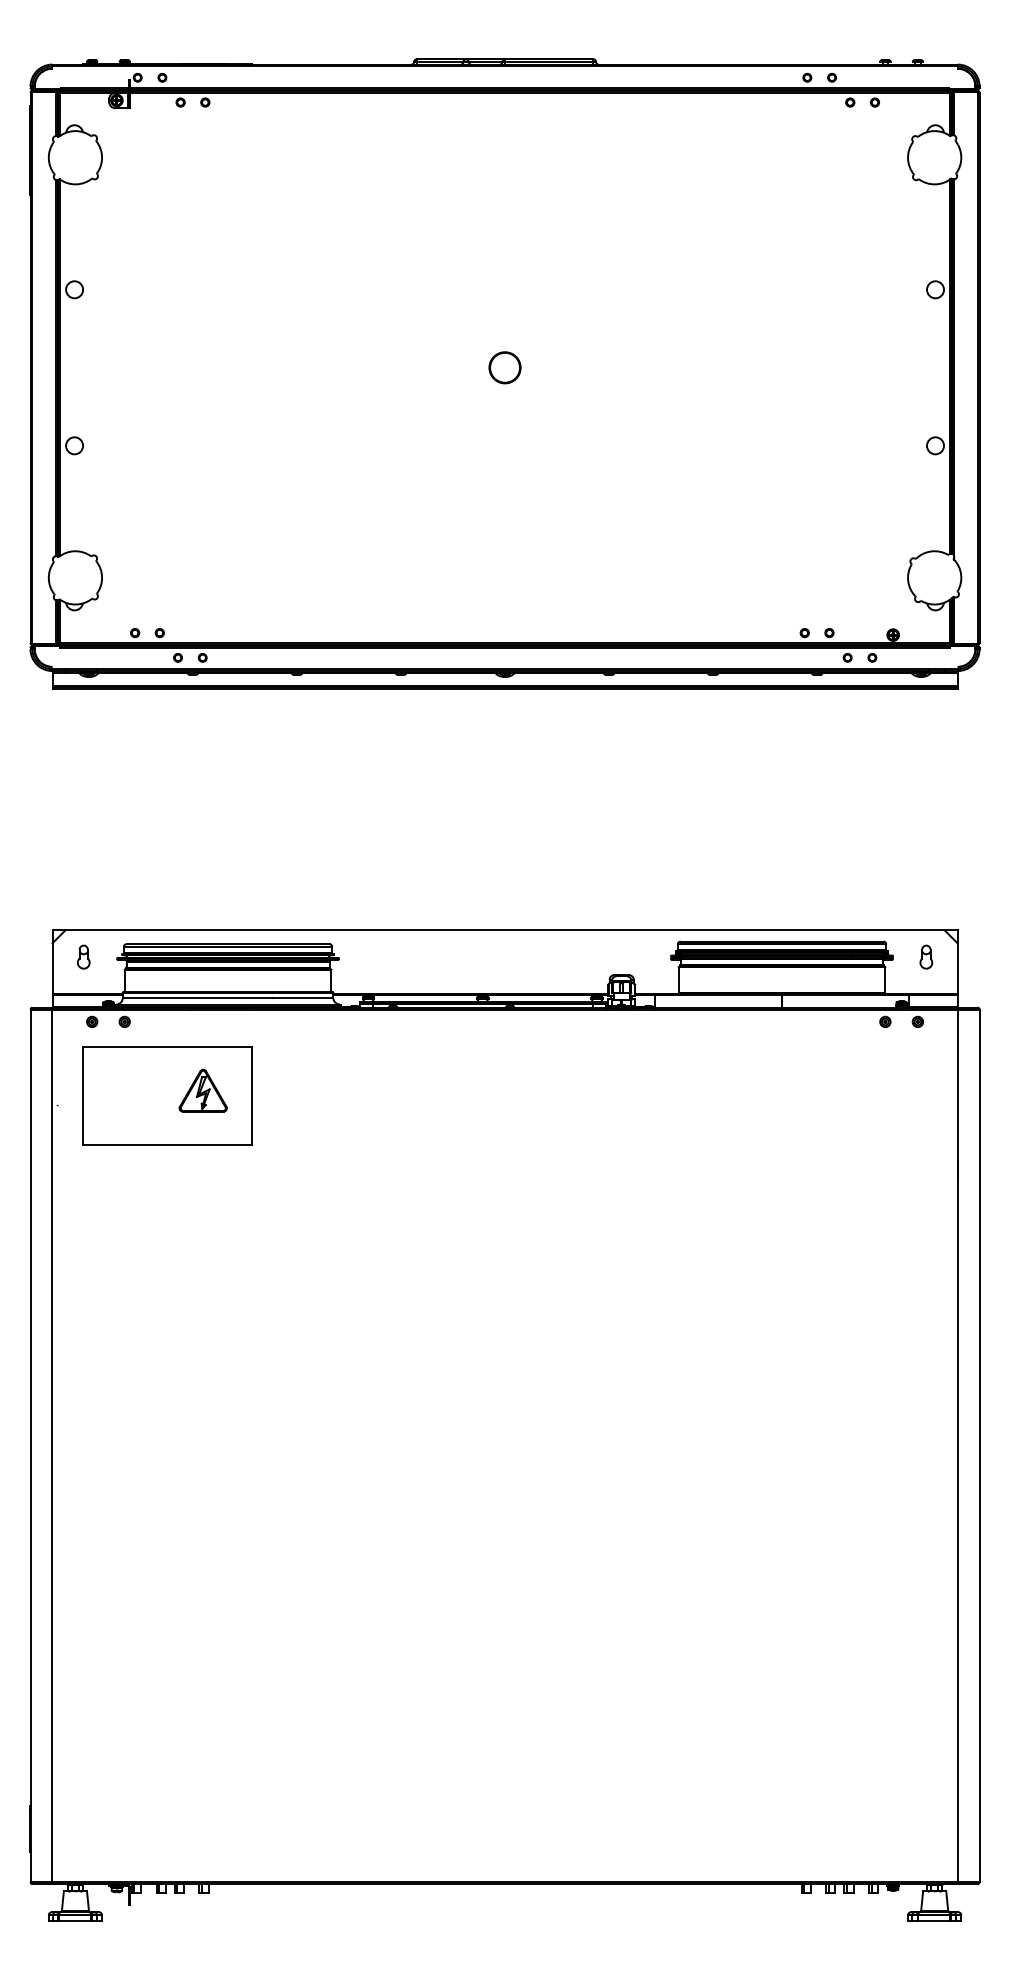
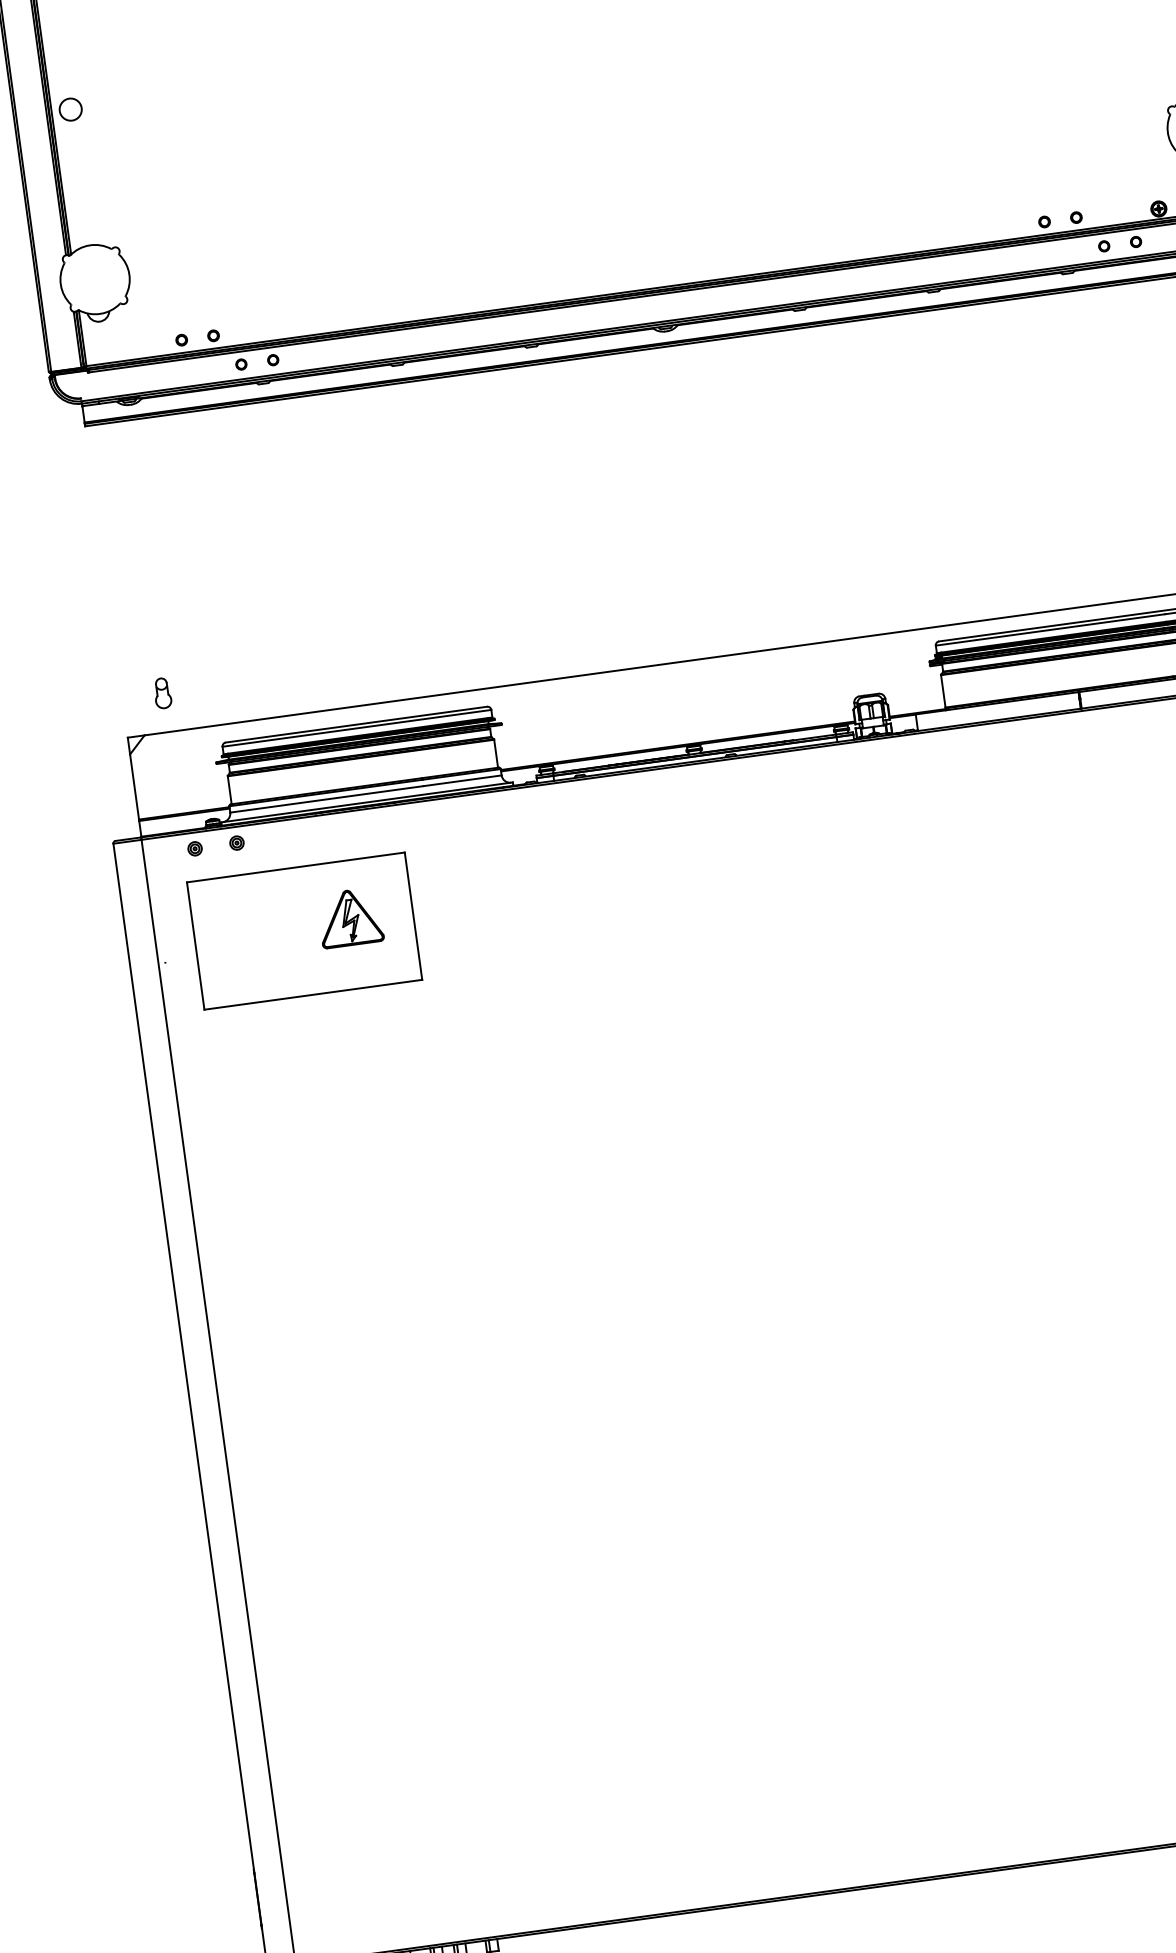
part: (83, 956) -> (162, 692), moved

